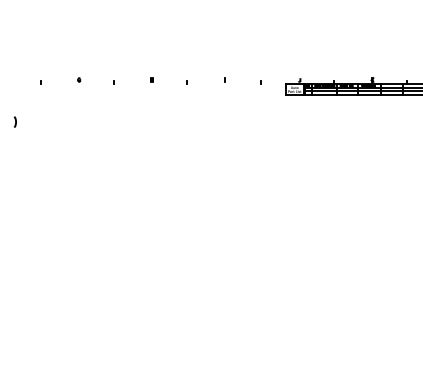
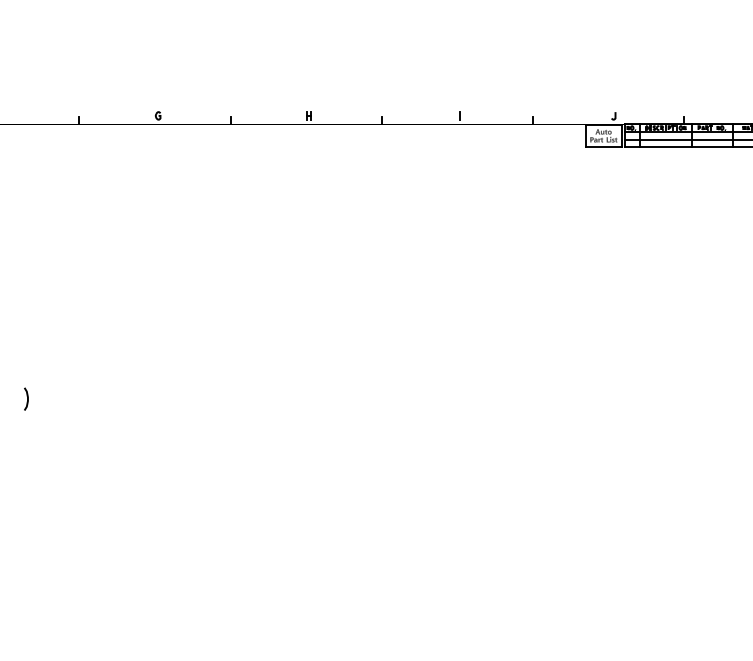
curve: (15, 121) -> (26, 397), moved

